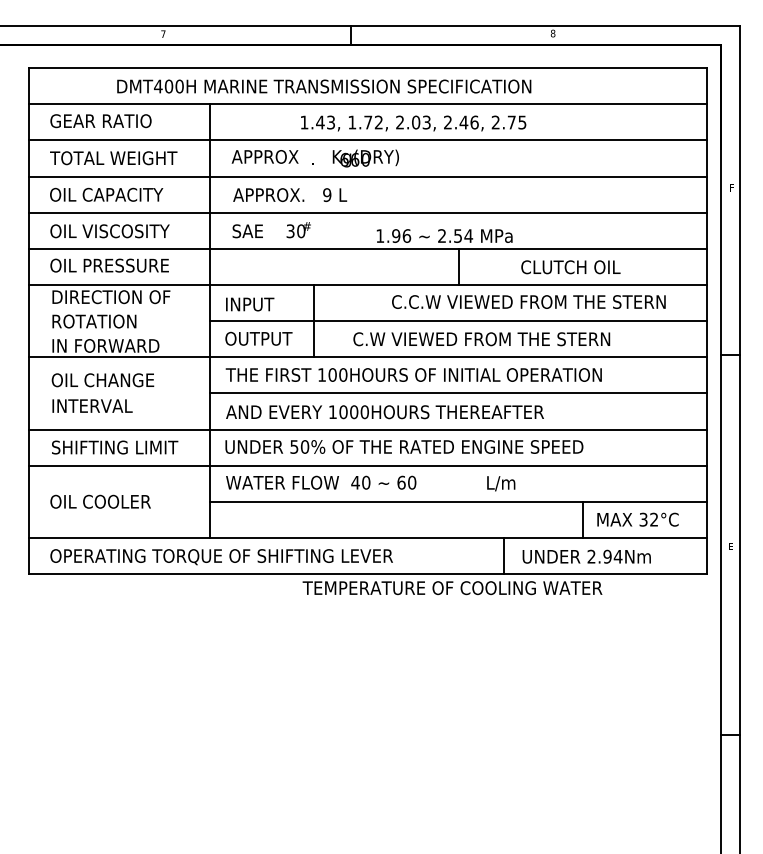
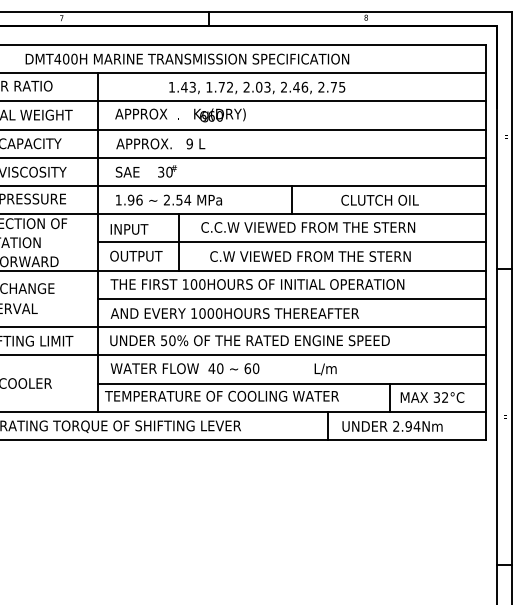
text: (444, 235) -> (168, 199), moved
text: (528, 301) -> (307, 227), moved
text: (452, 588) -> (221, 396), moved

